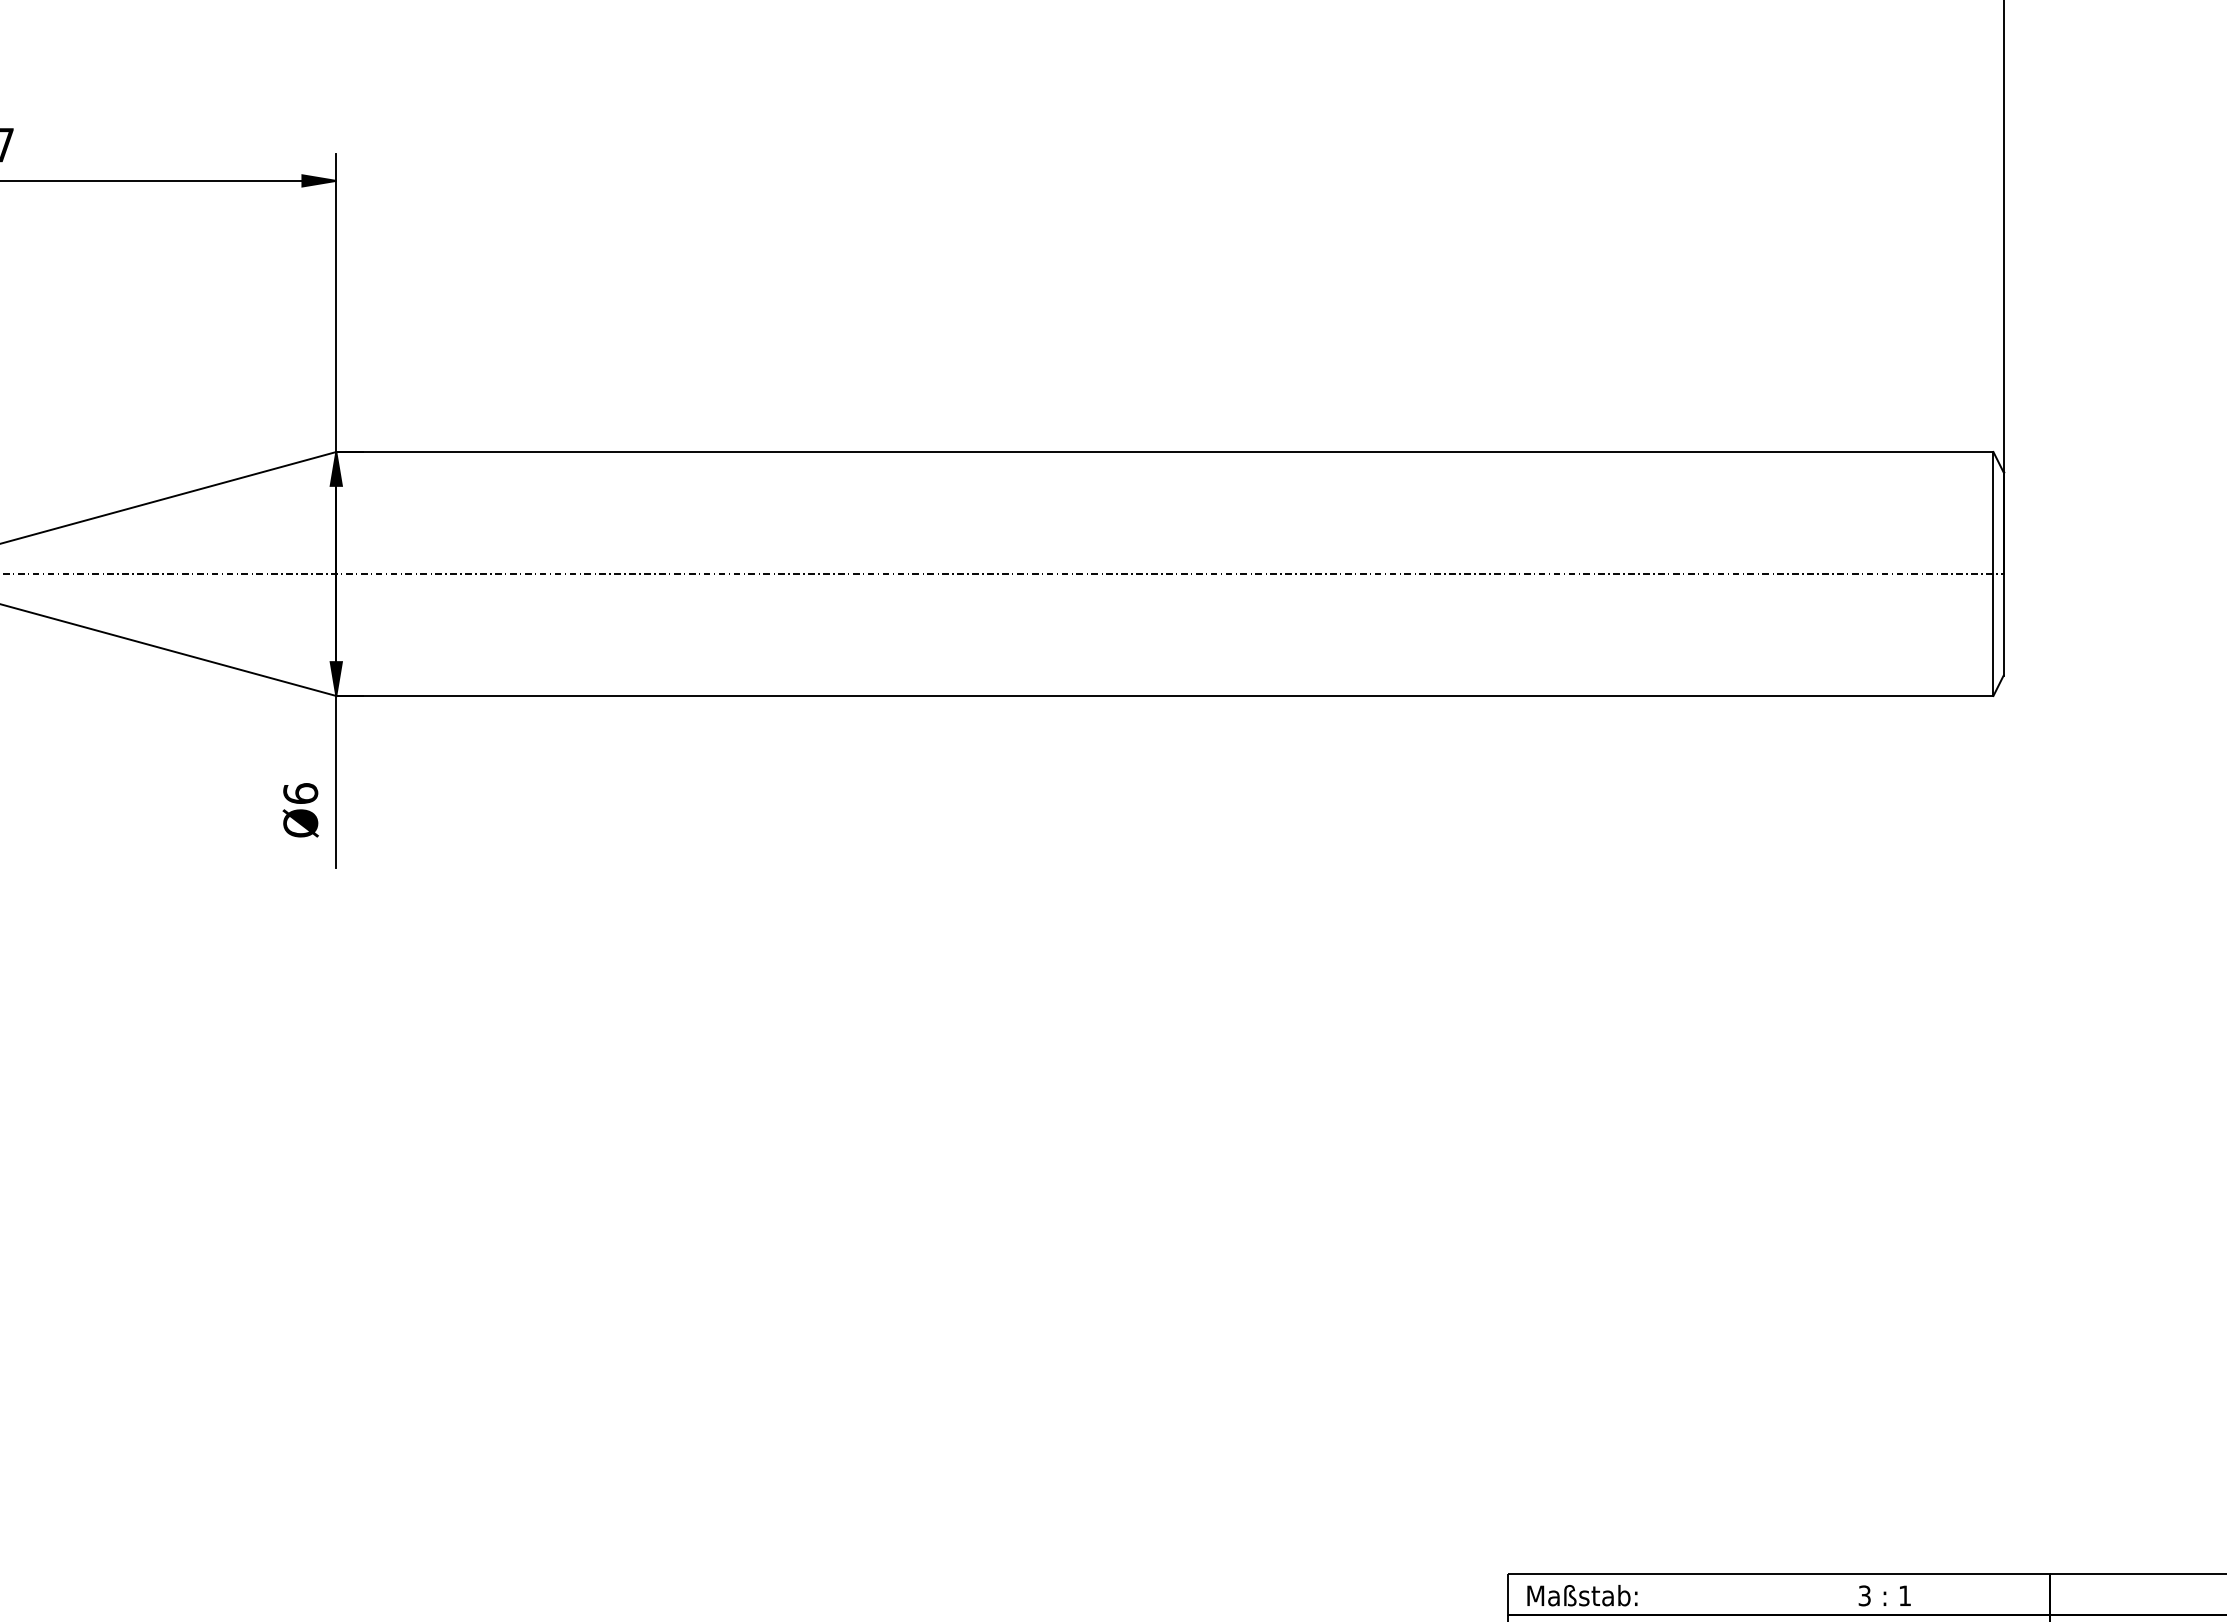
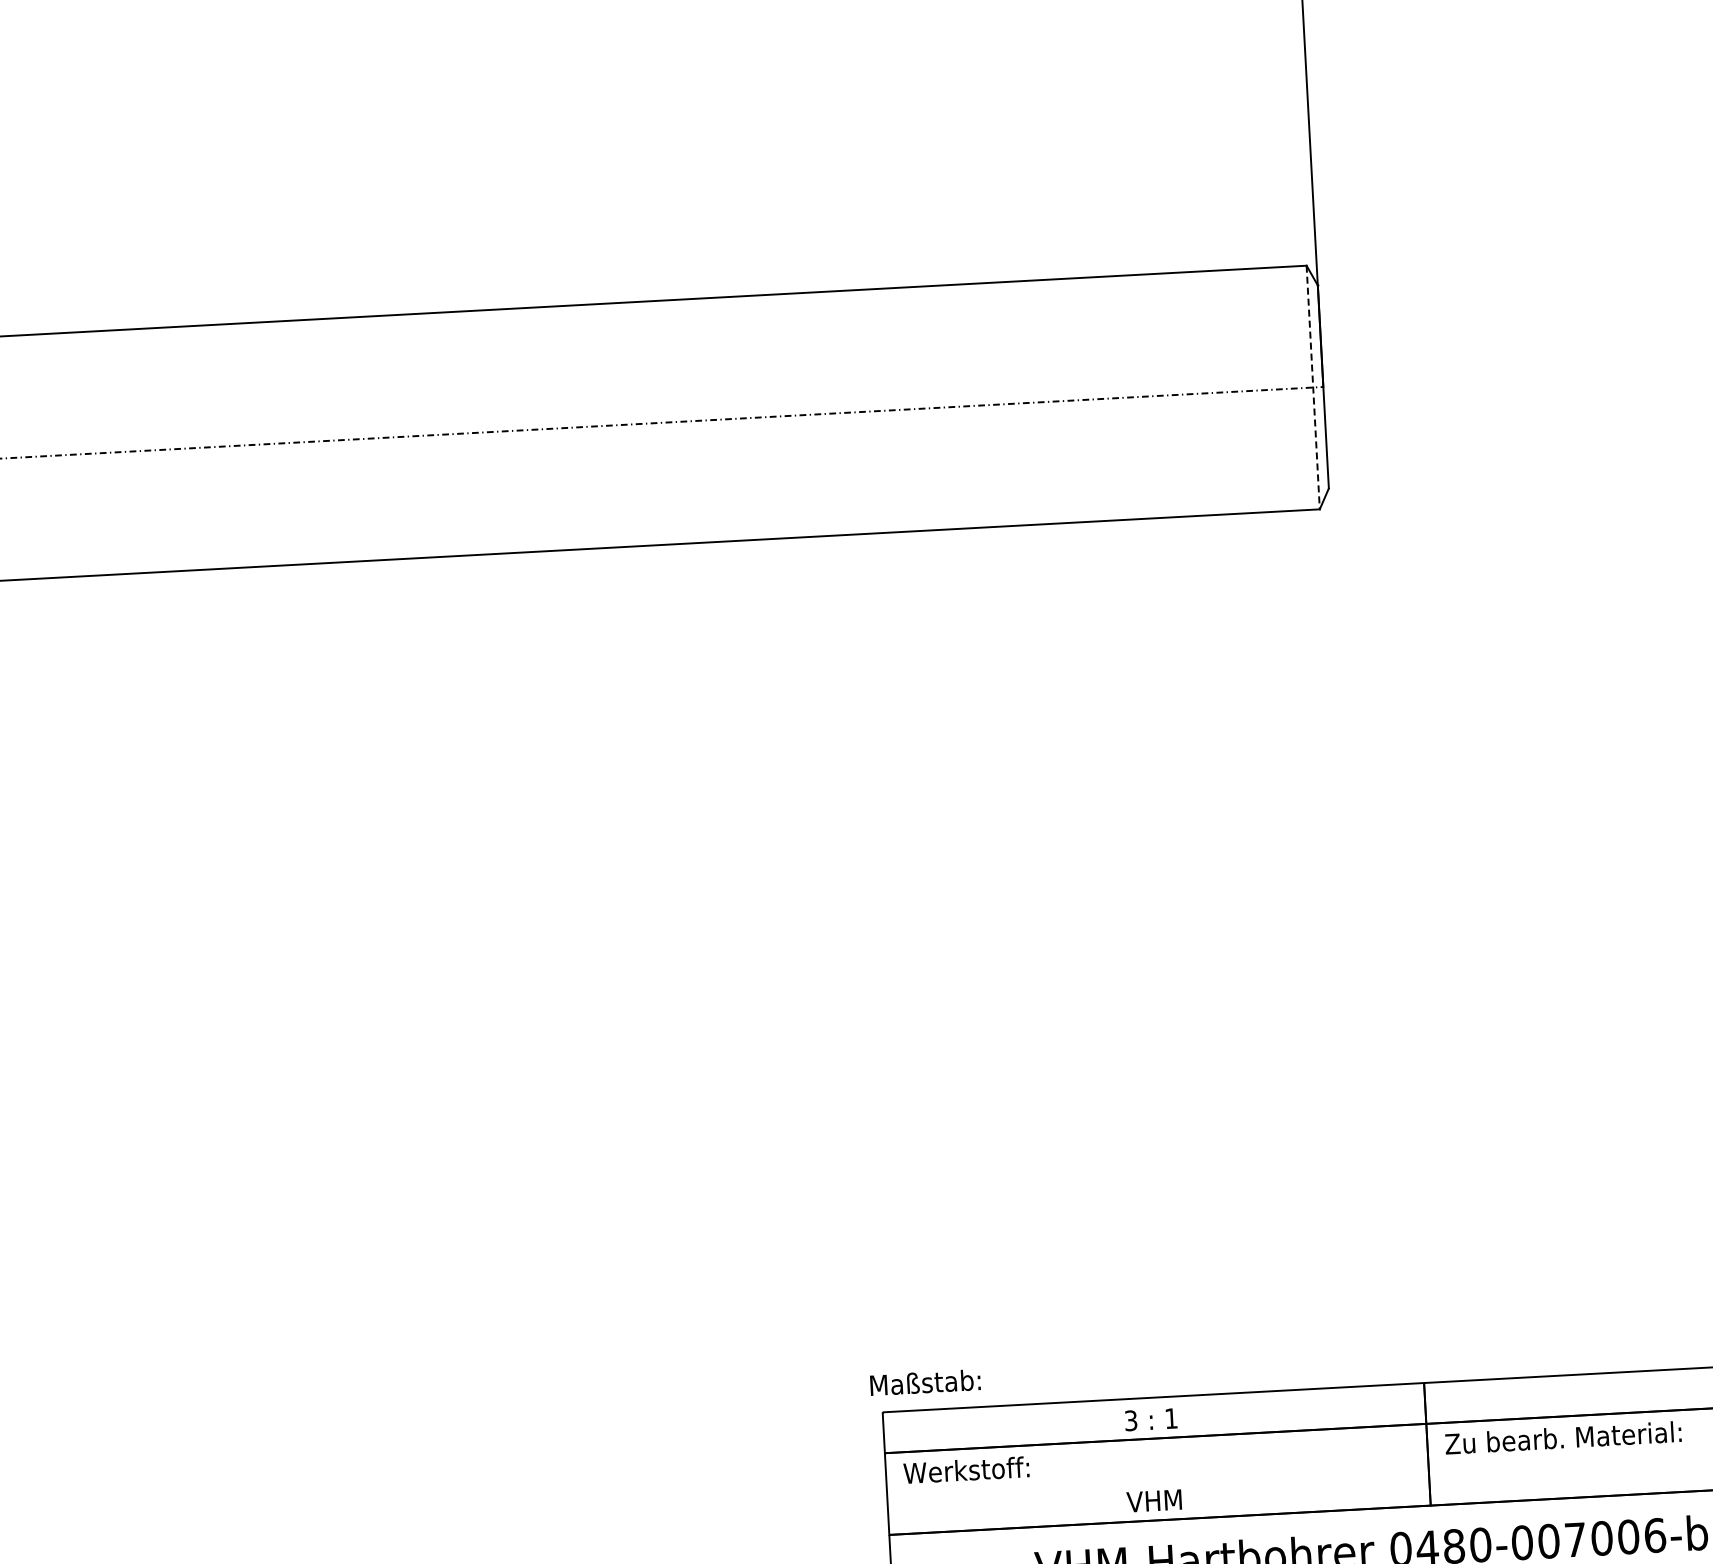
line: (1993, 574) -> (1313, 388), solid -> dashed
text: (1582, 1595) -> (925, 1382), moved
text: (1884, 1595) -> (1150, 1419), moved

